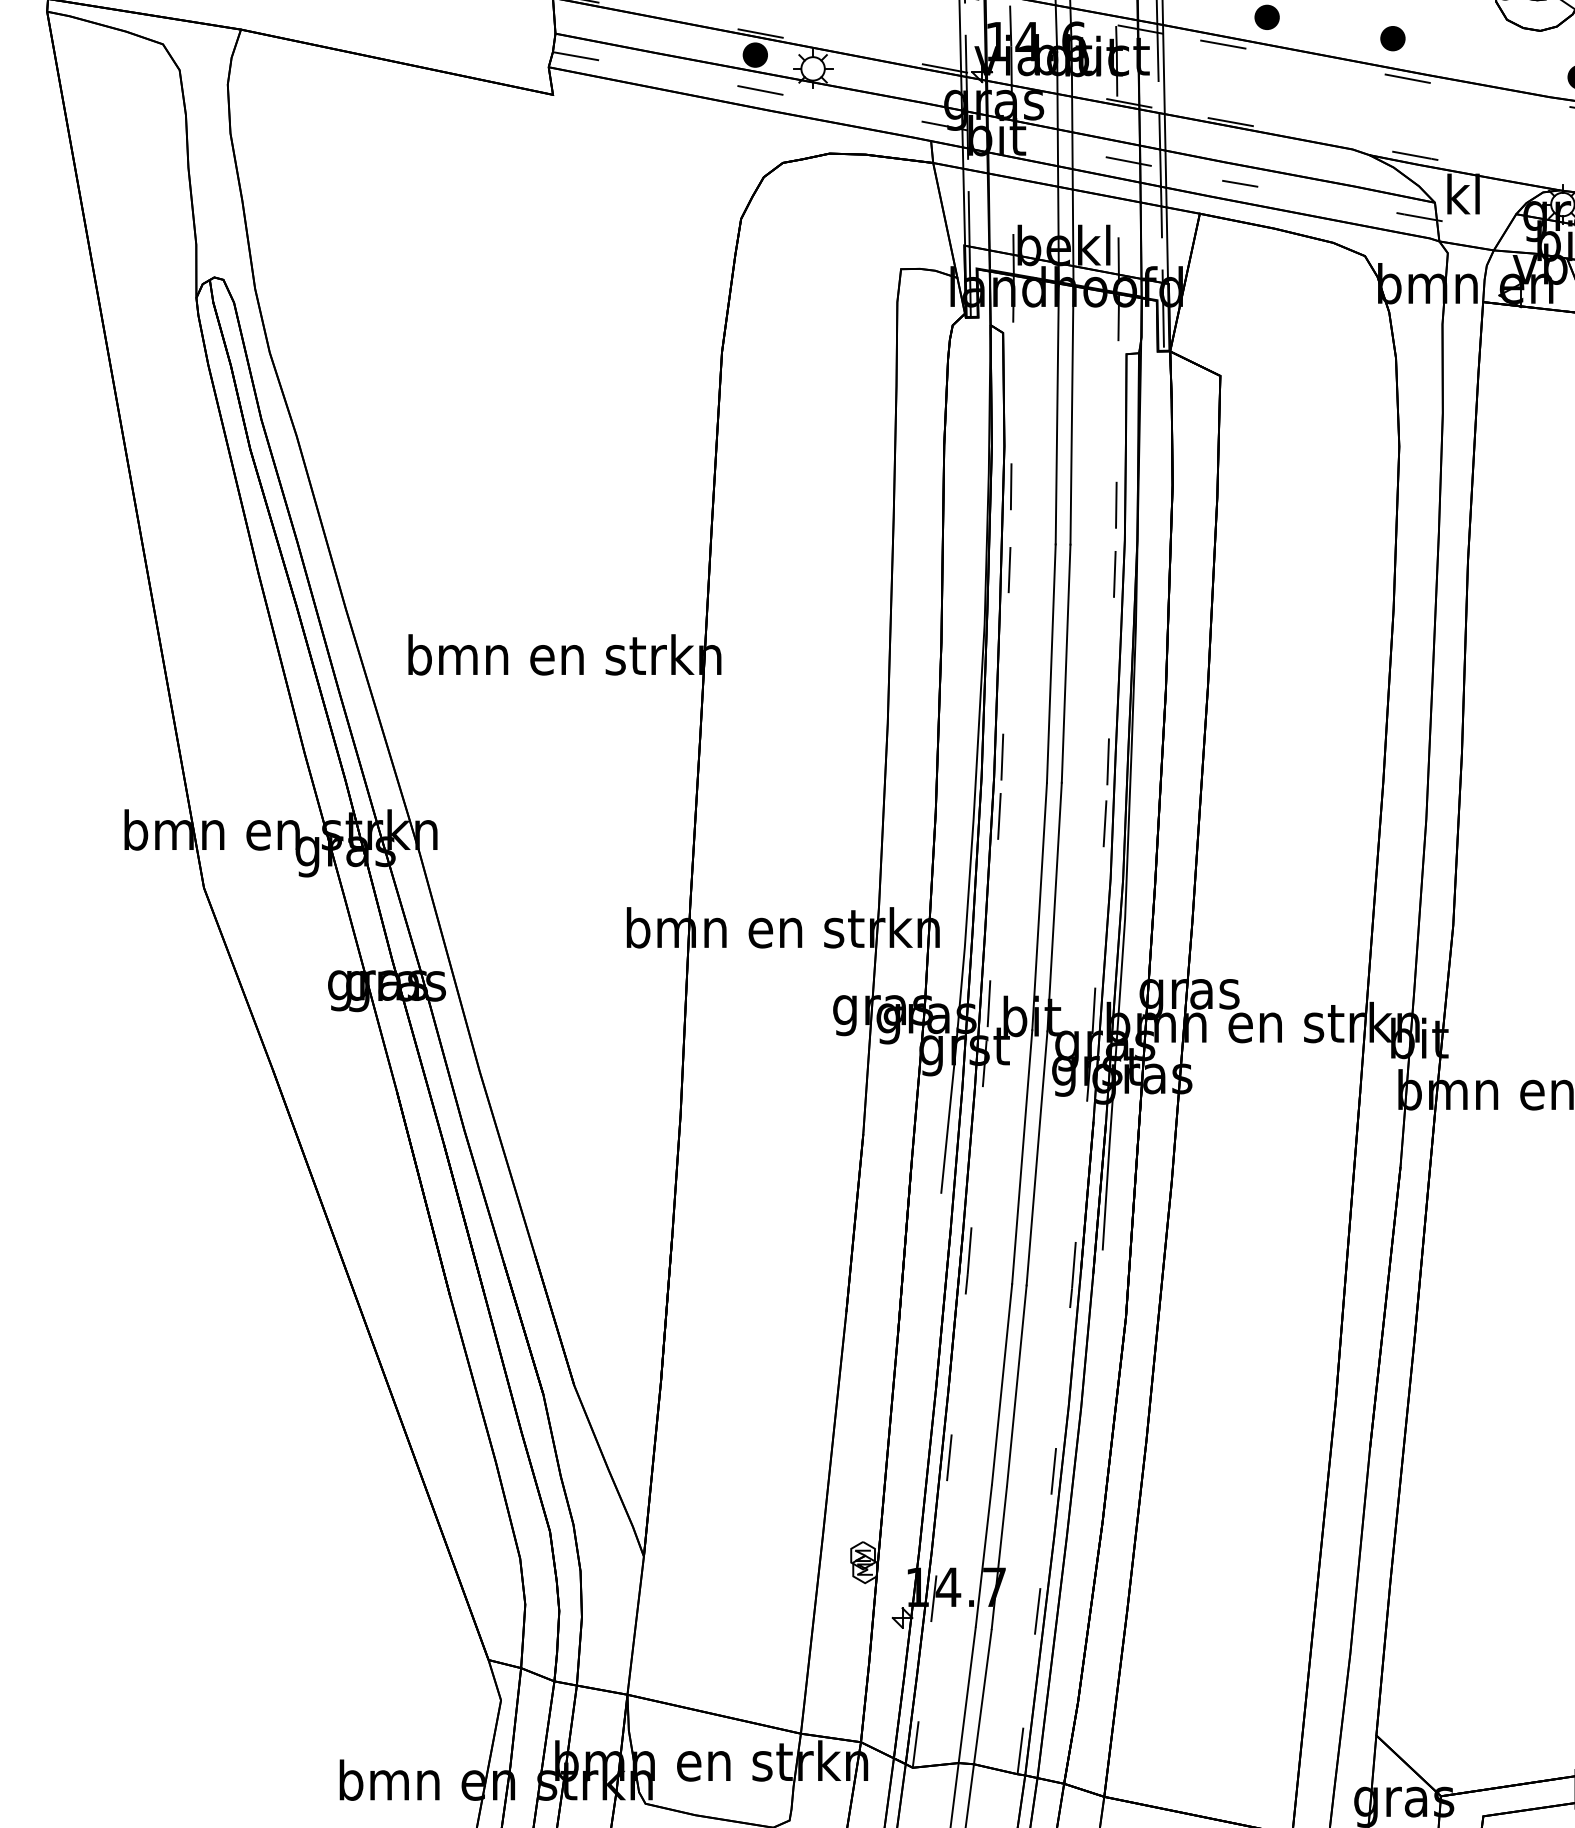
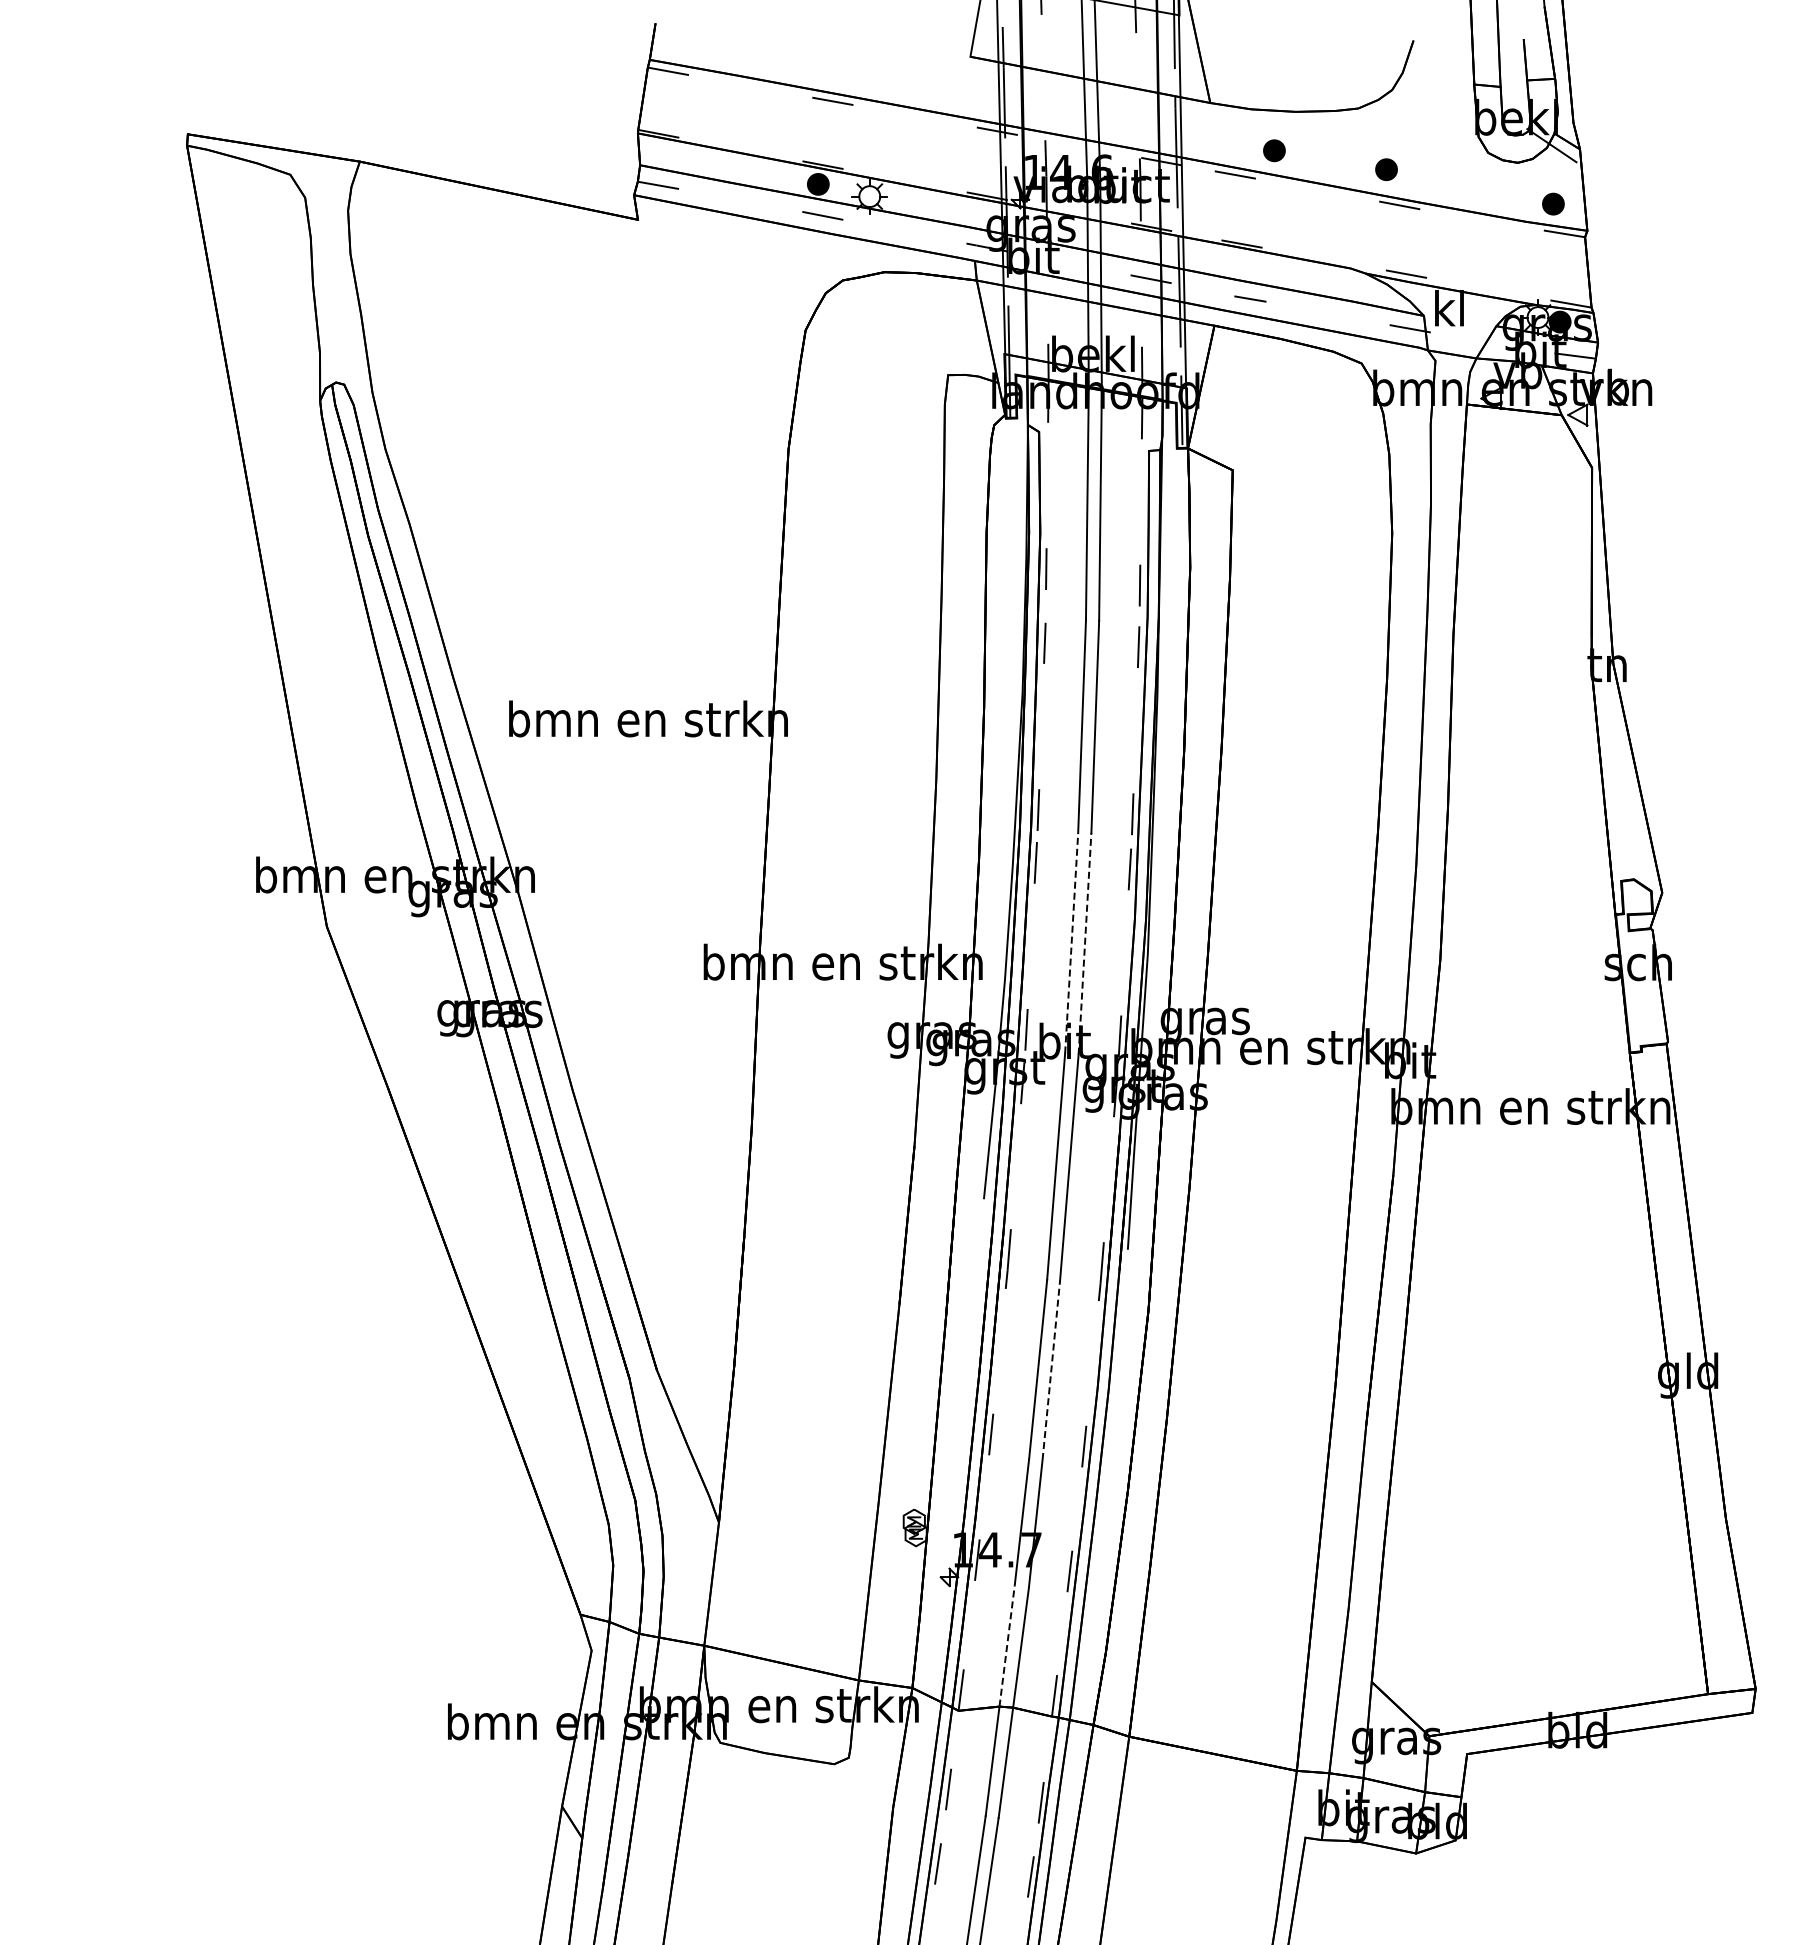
line: (1039, 905) -> (1071, 942), solid -> dashed
line: (1055, 906) -> (1085, 943), solid -> dashed
line: (1017, 1385) -> (1051, 1370), solid -> dashed
line: (967, 1695) -> (1007, 1646), solid -> dashed

